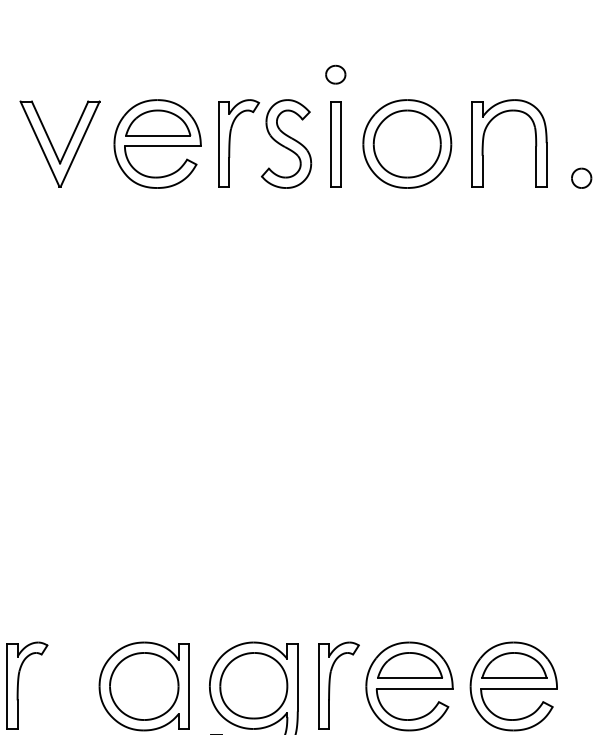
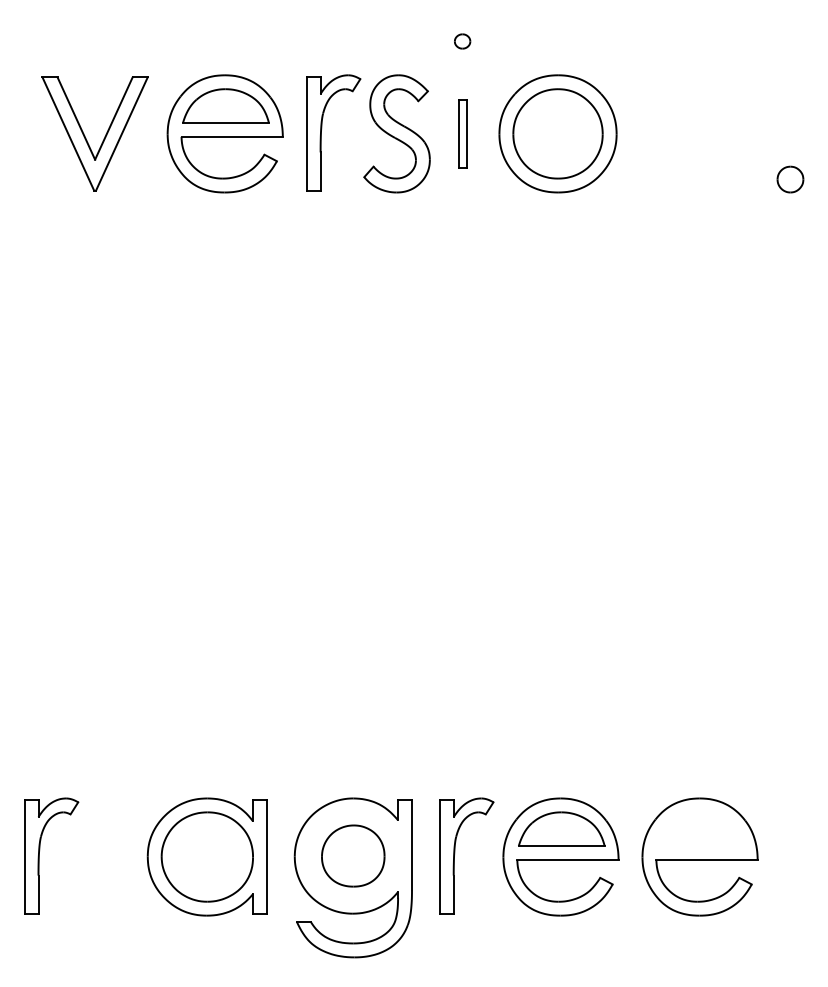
part: (335, 74) -> (462, 41), size x0.6
part: (484, 139) -> (660, 127), removed
part: (335, 143) -> (462, 133), size x0.6
part: (514, 665) -> (700, 828), removed
part: (253, 685) -> (352, 855), size x0.7

